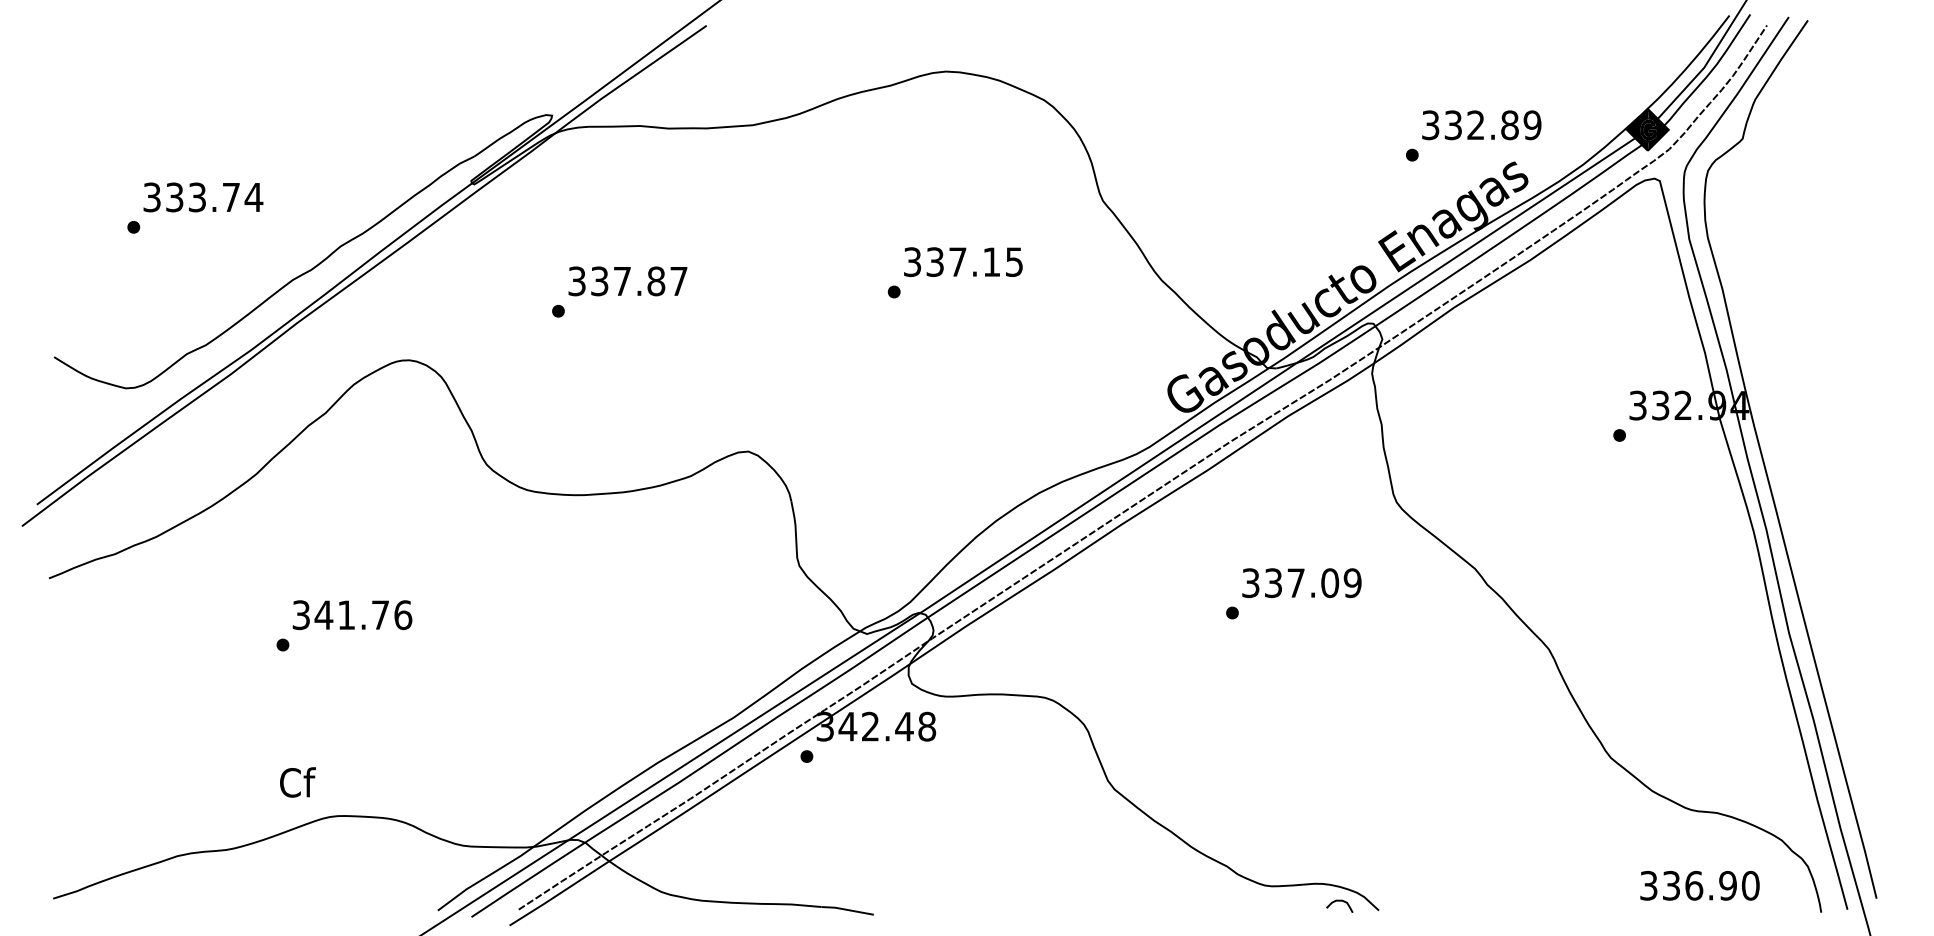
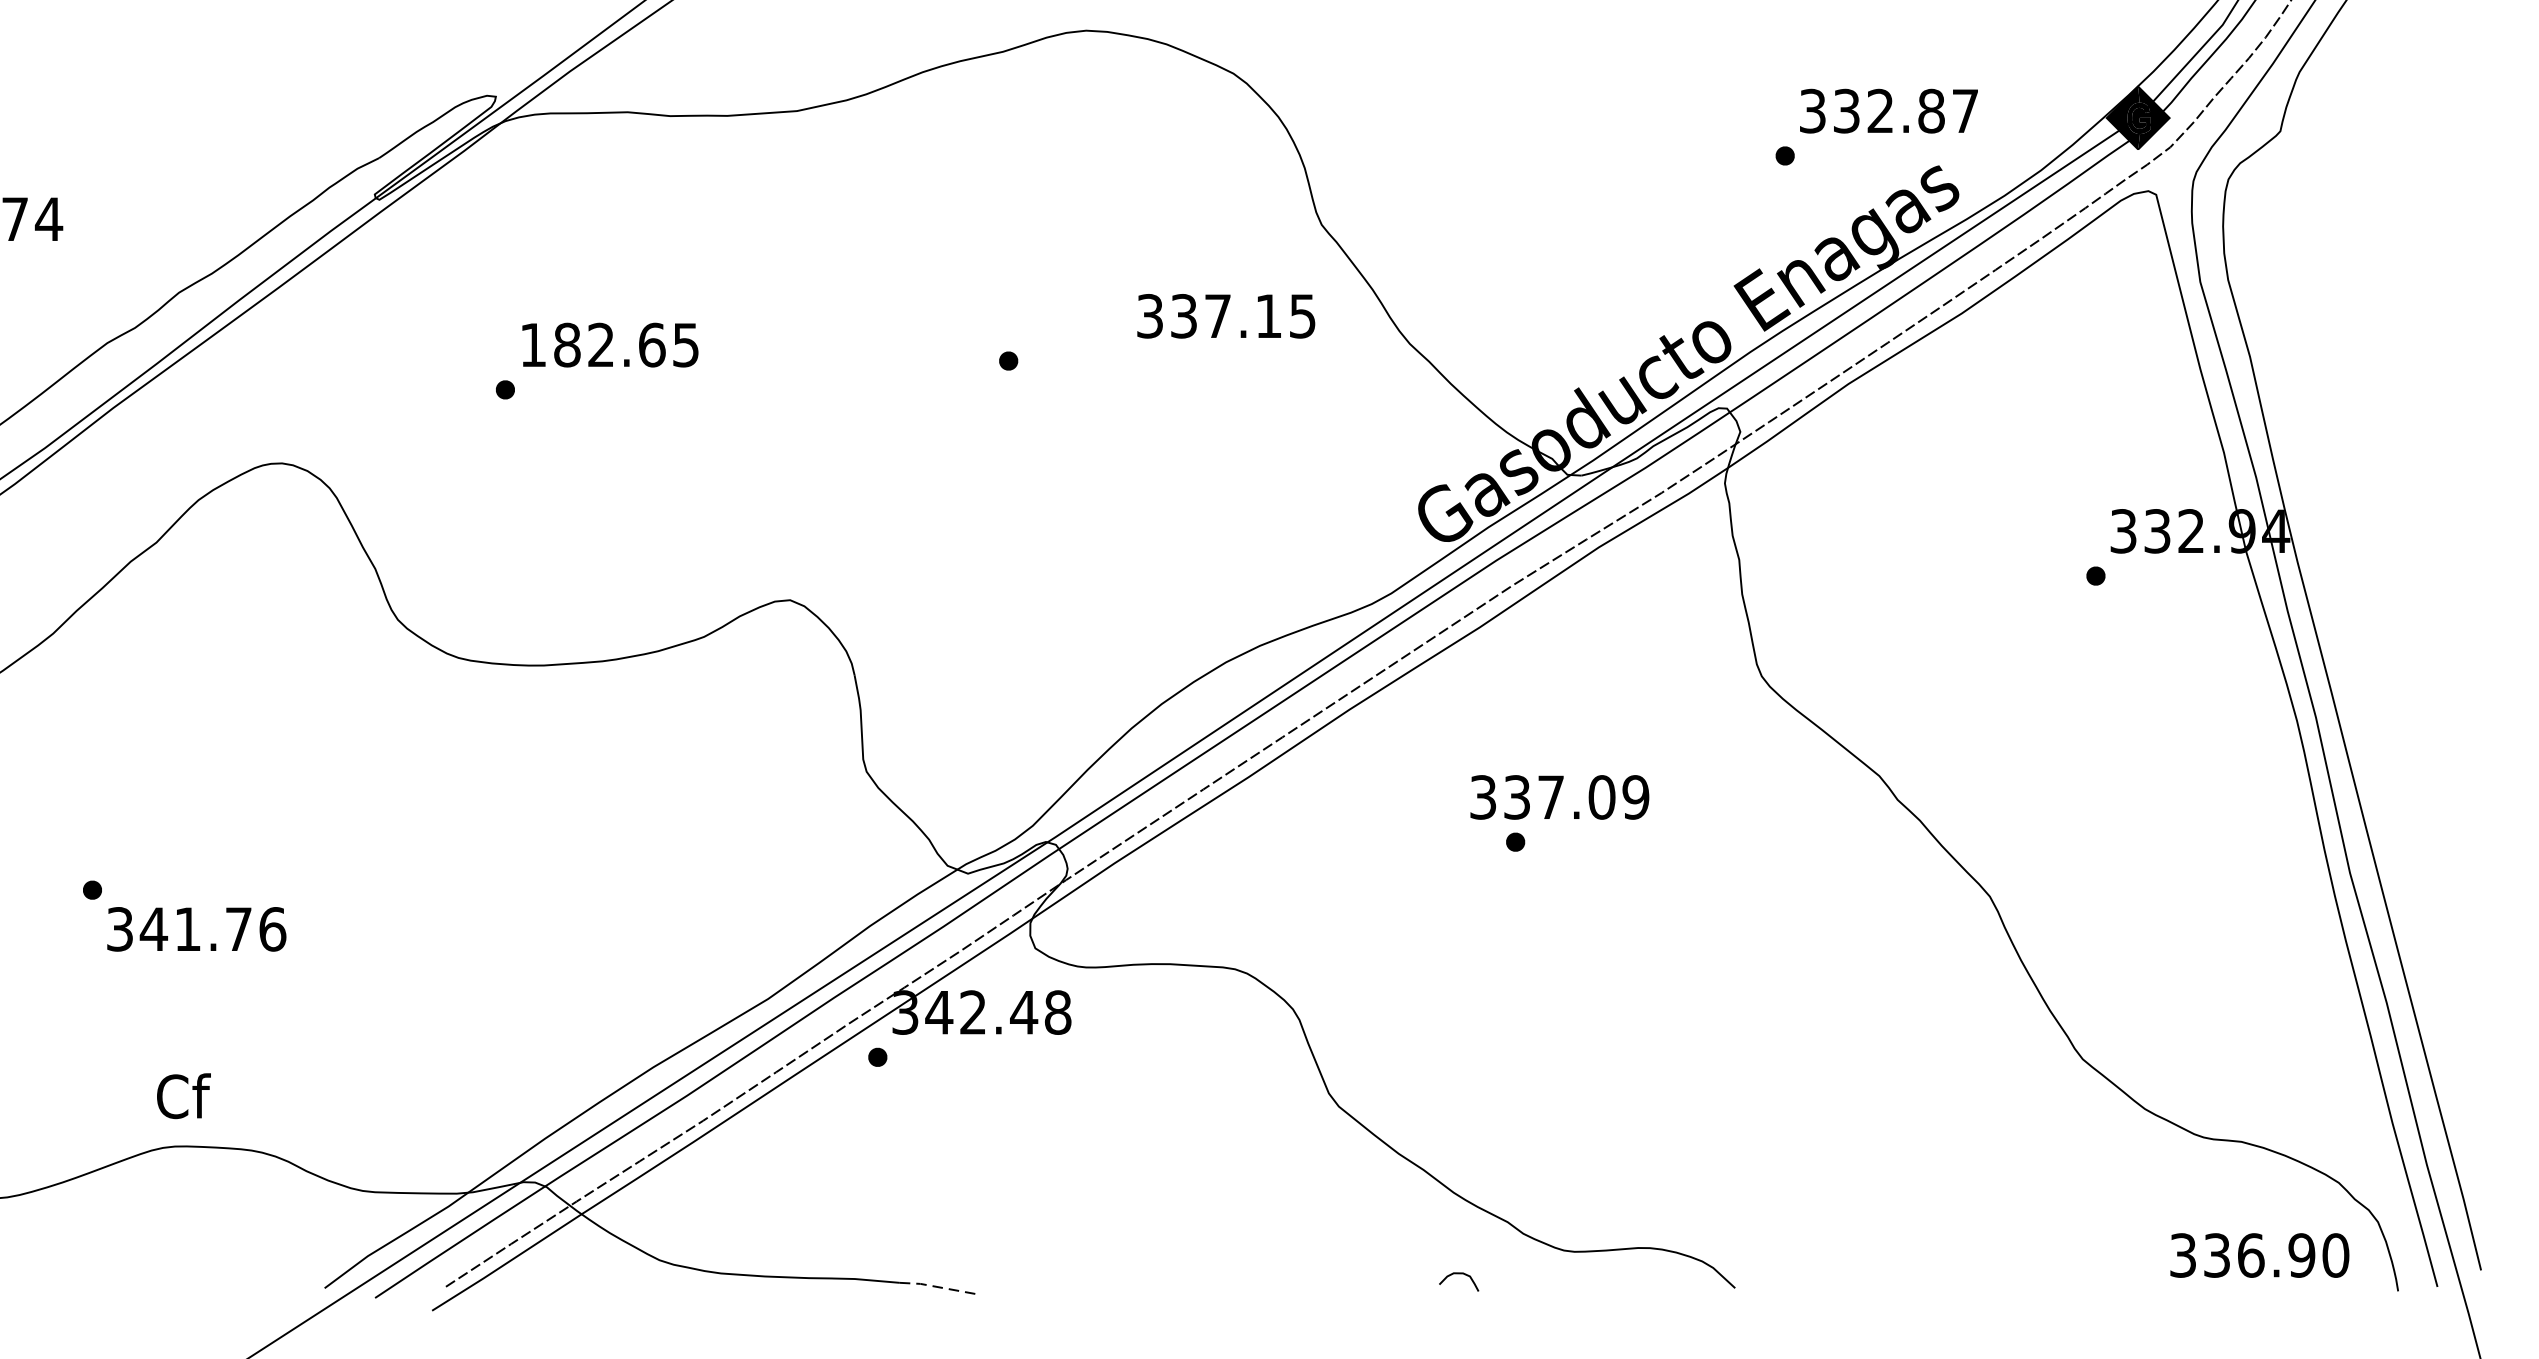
text: (1532, 125) -> (1965, 111), 332.89 -> 332.87
text: (963, 261) -> (1226, 315), moved
text: (627, 281) -> (608, 345), 337.87 -> 182.65
text: (1301, 583) -> (1559, 797), moved
text: (352, 615) -> (196, 929), moved
text: (297, 782) -> (183, 1096), moved
text: (1699, 885) -> (2259, 1255), moved
curve: (1339, 901) -> (1458, 1274), moved
line: (847, 910) -> (938, 1288), solid -> dashed

